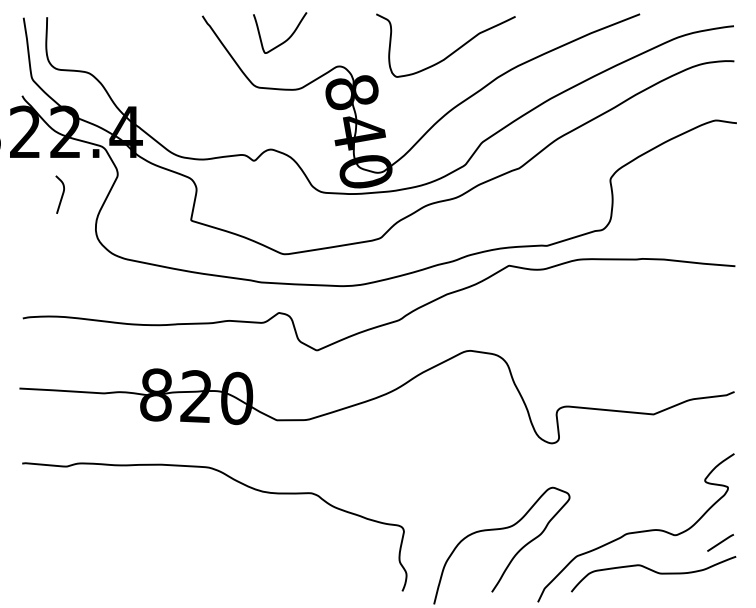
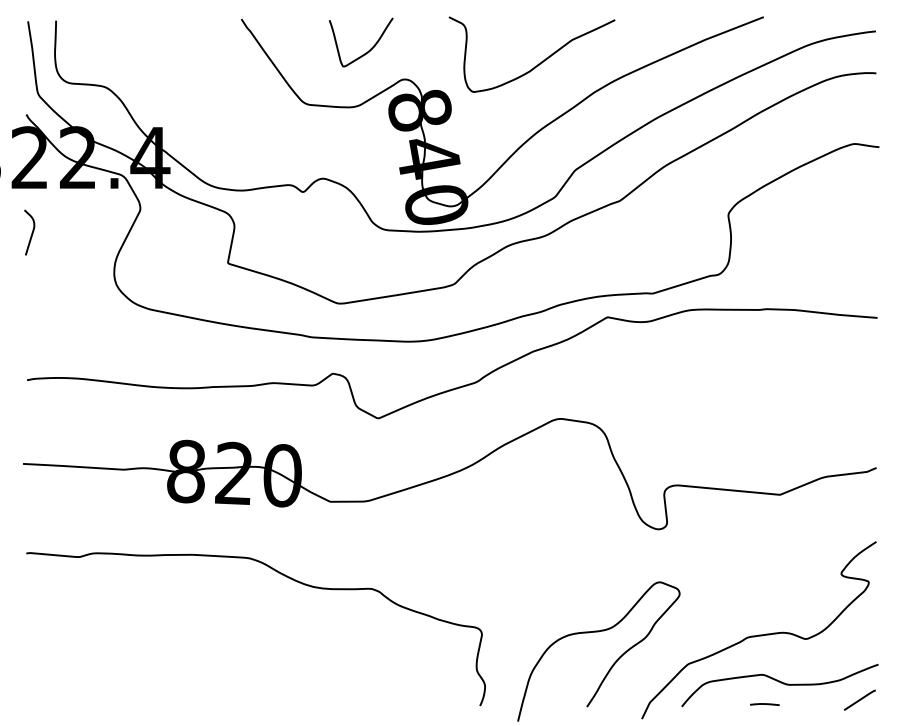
curve: (283, 41) -> (365, 52), moved
curve: (61, 194) -> (31, 232), moved
line: (720, 542) -> (859, 699), moved
line: (640, 590) -> (764, 704), added

